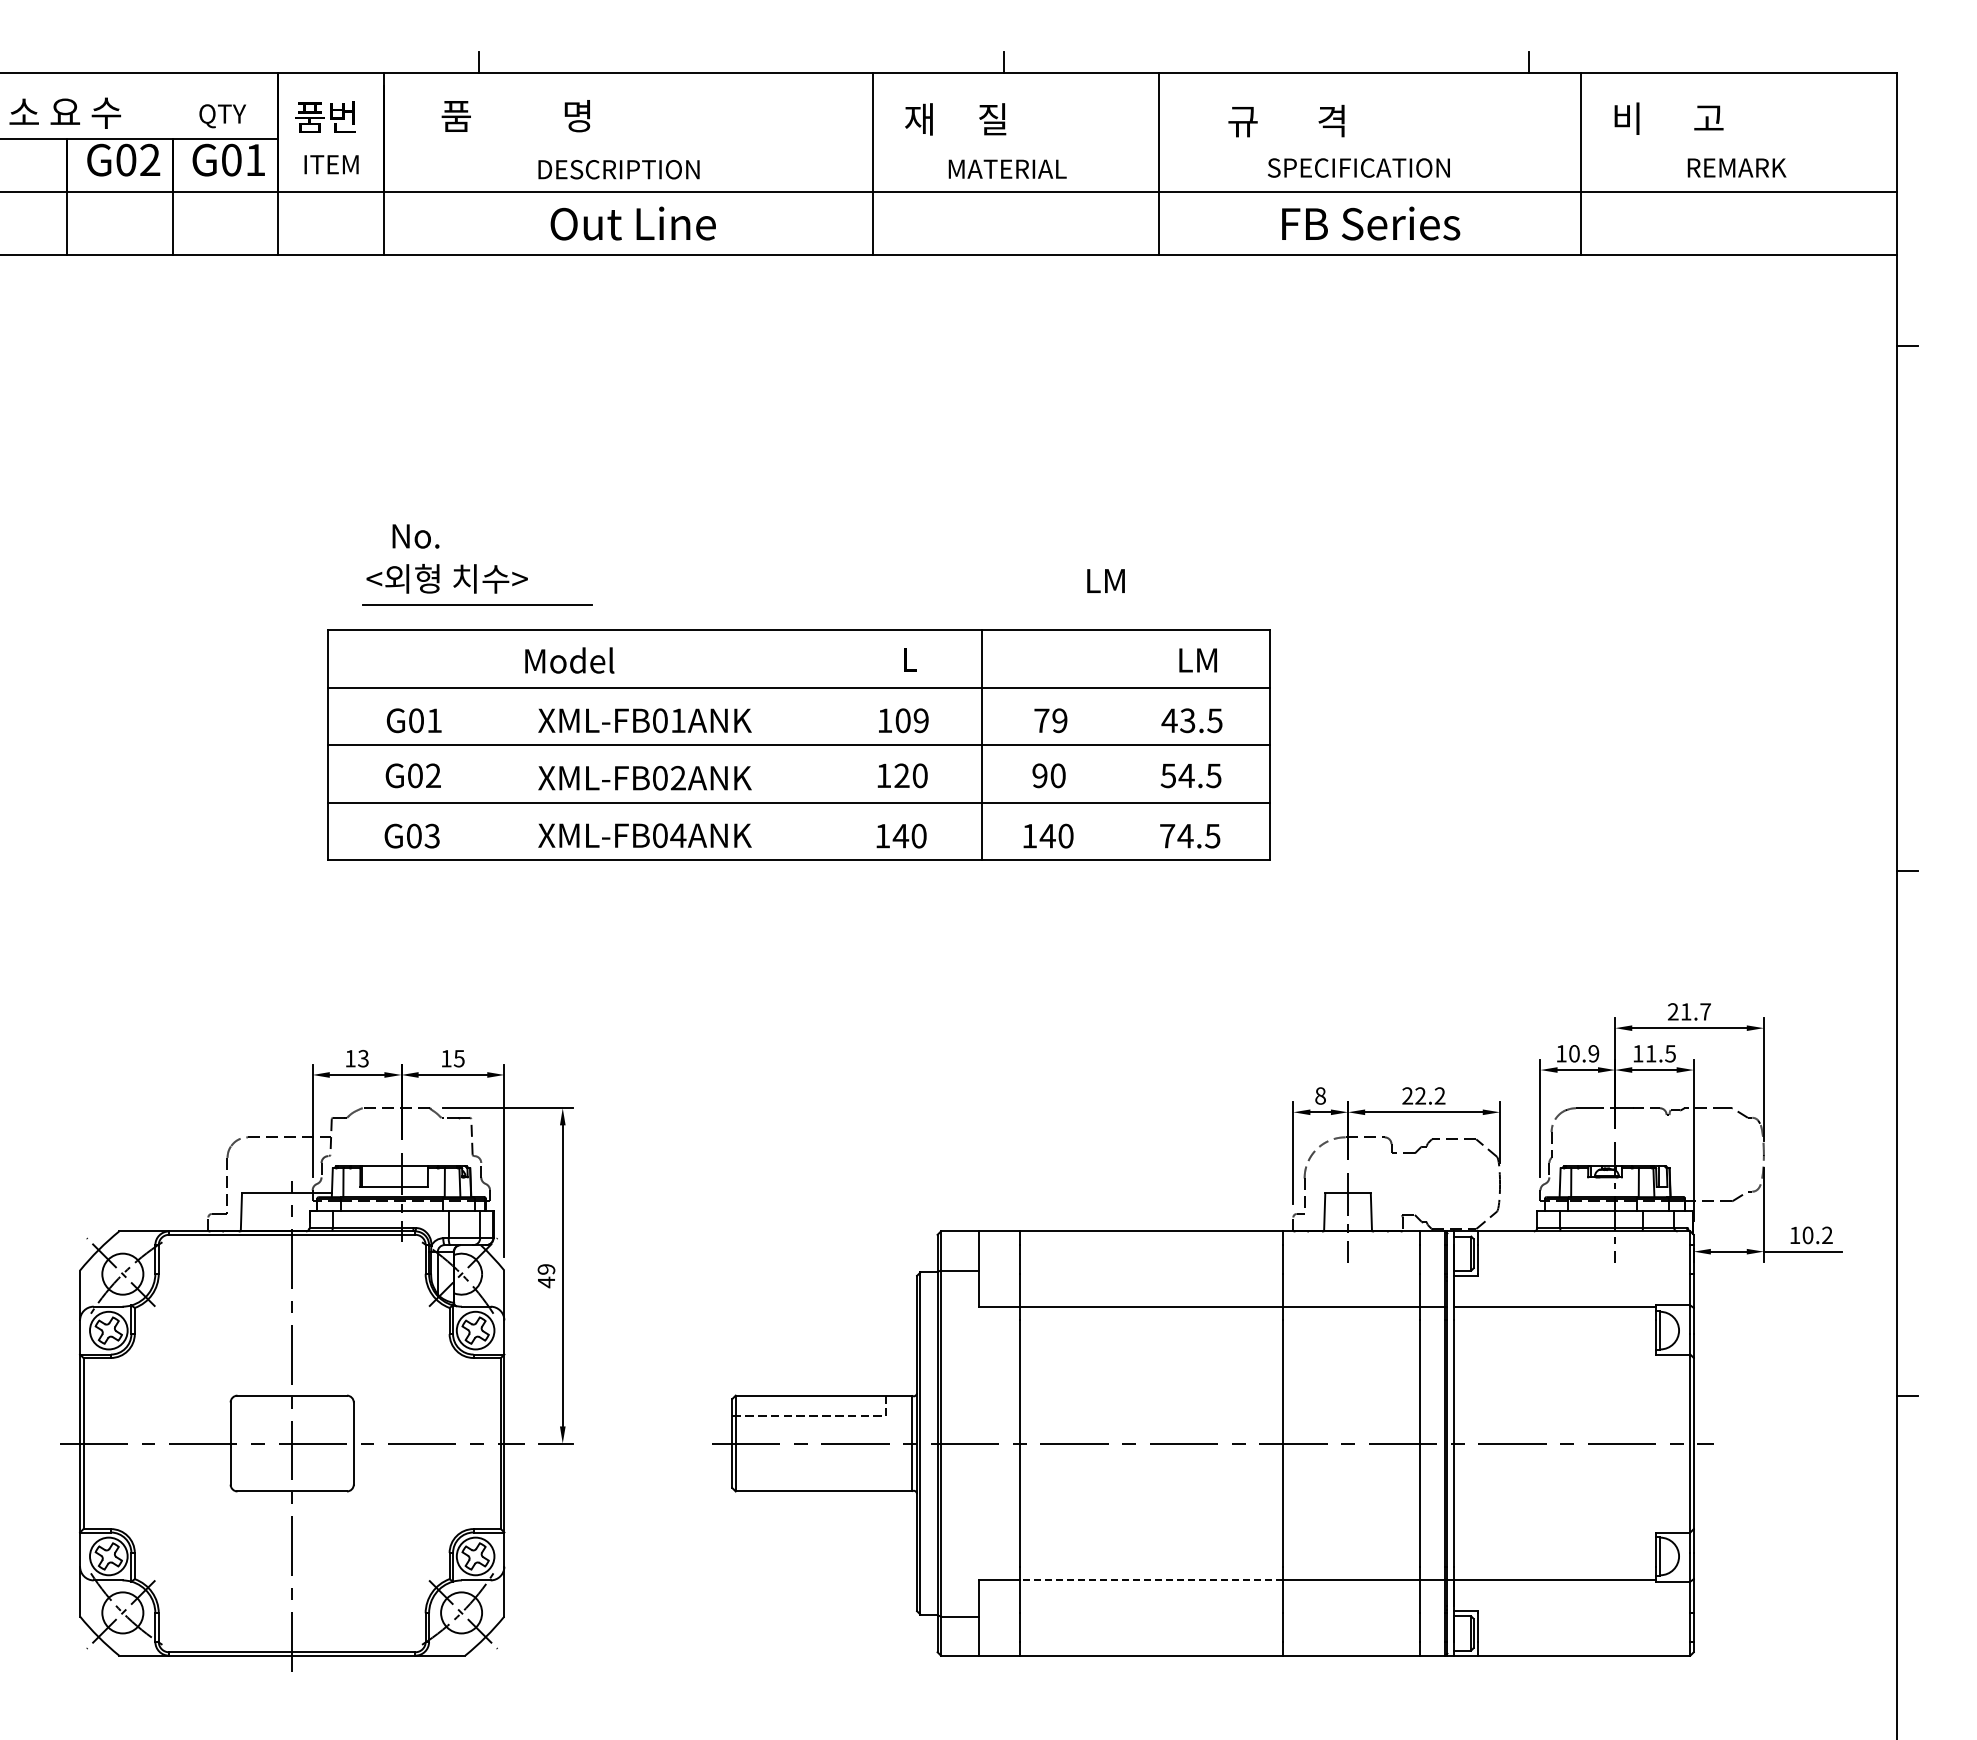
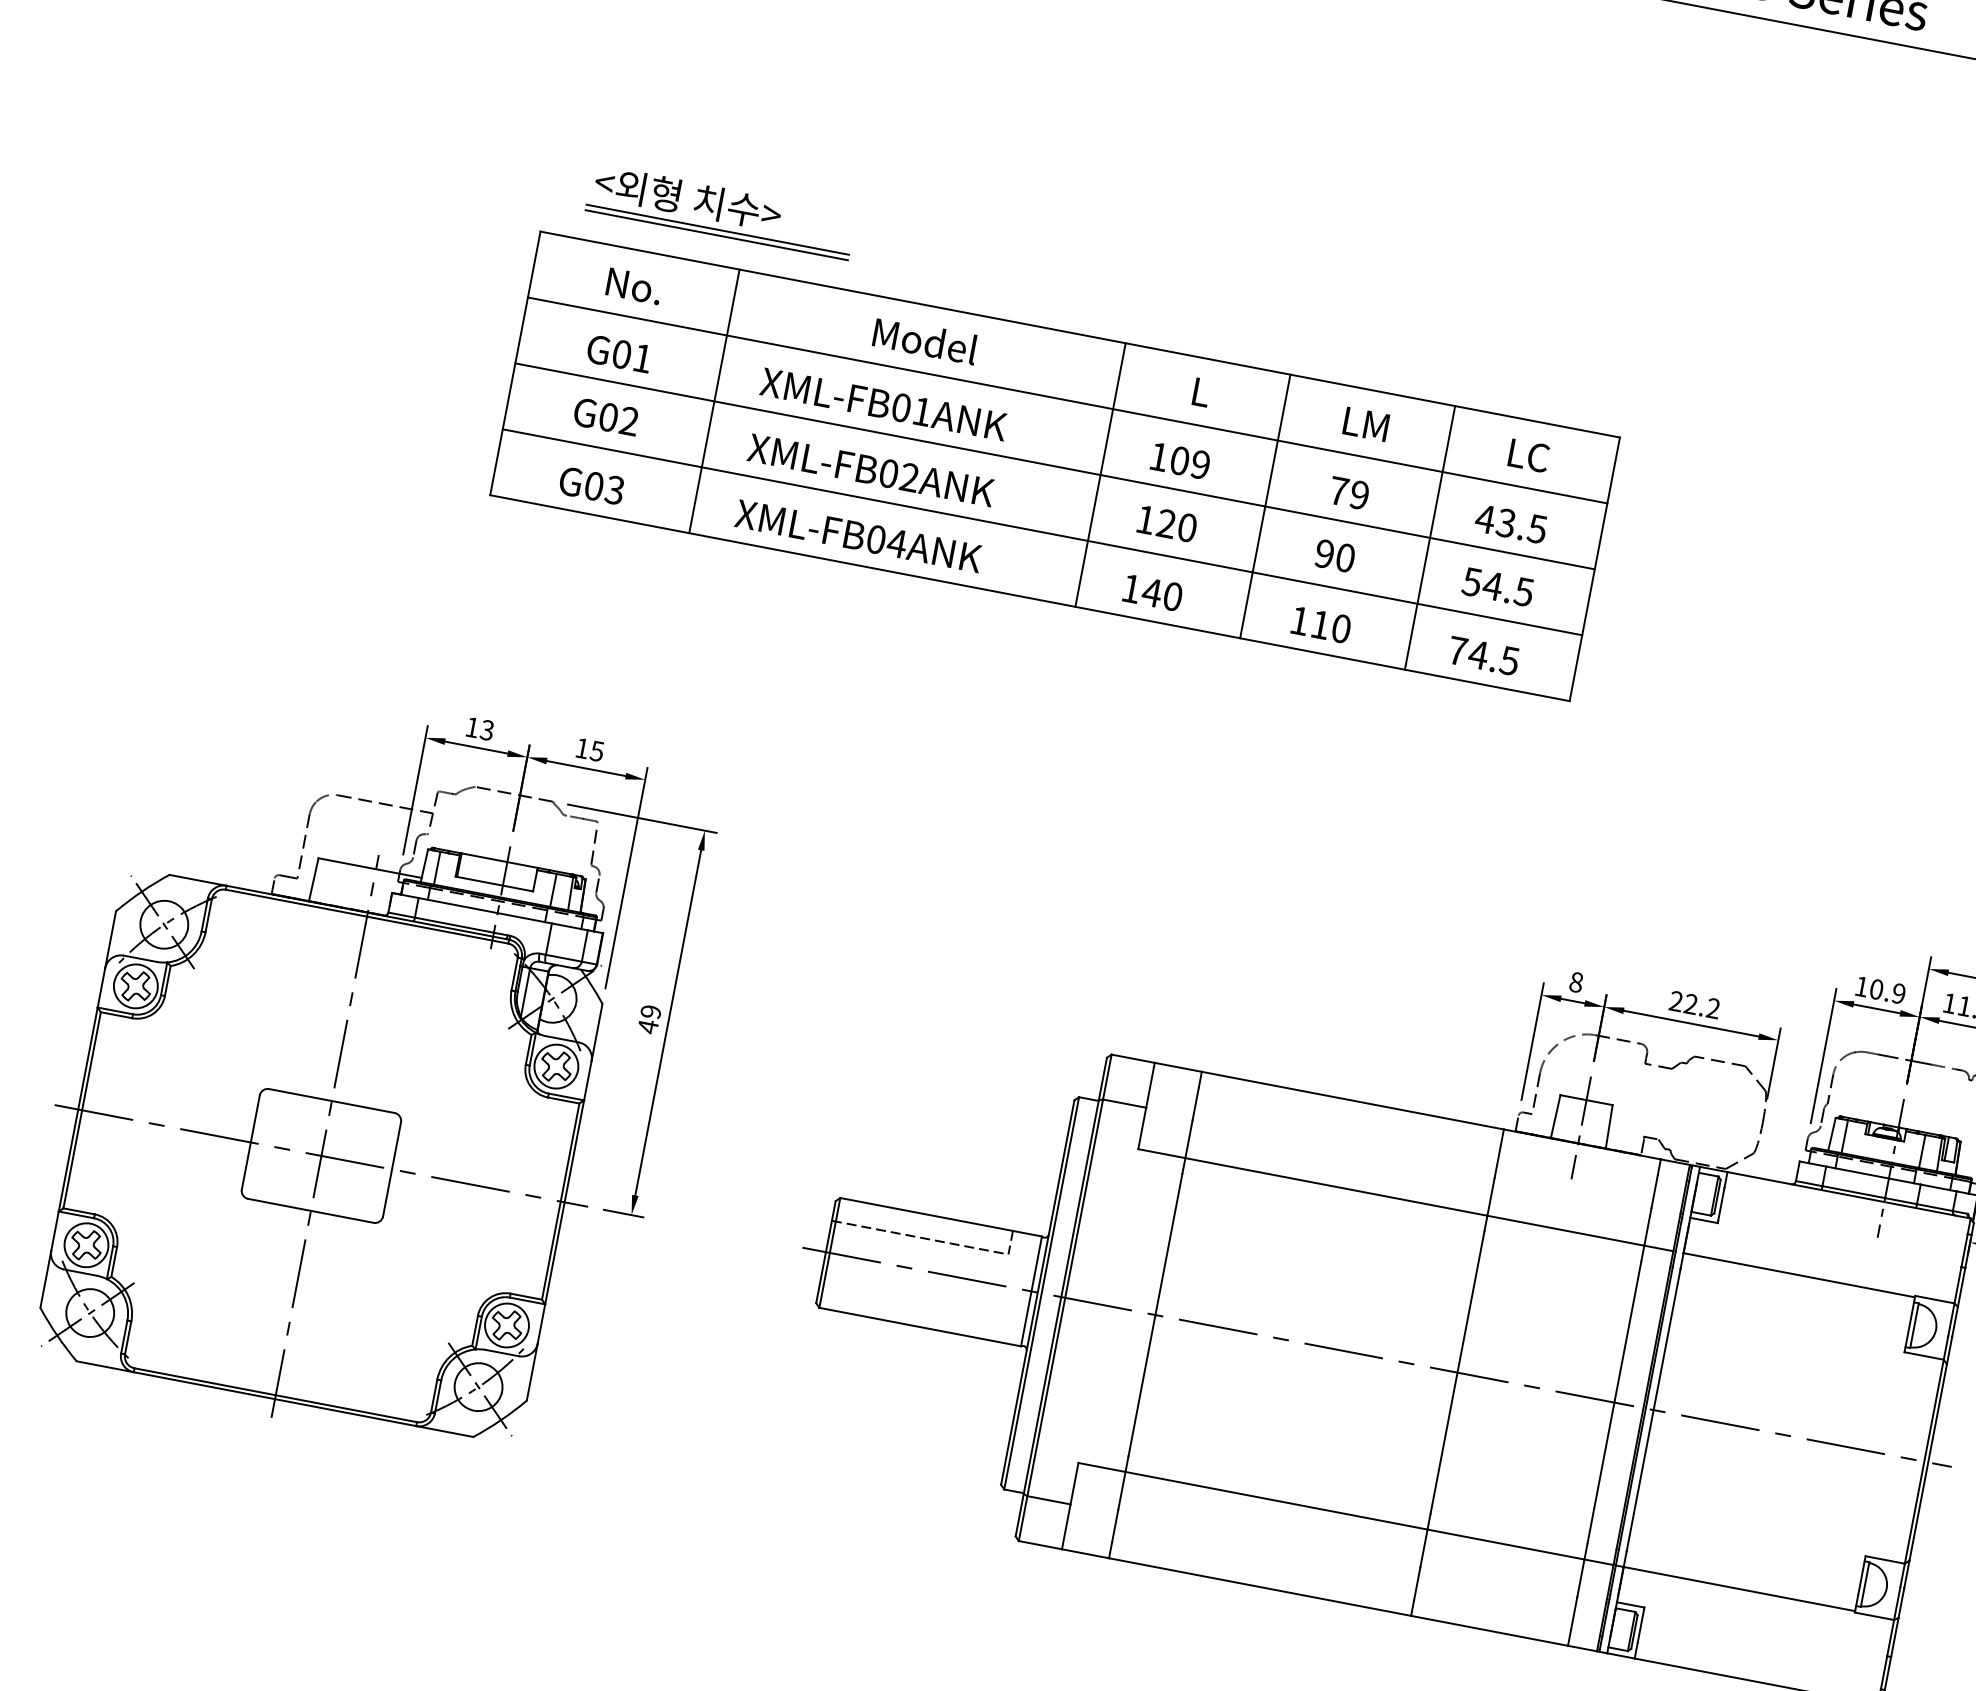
text: (415, 536) -> (633, 286), moved
text: (1105, 580) -> (1365, 423), moved
line: (476, 600) -> (717, 229), added
text: (569, 660) -> (925, 340), moved
text: (1205, 660) -> (1539, 457), LM -> LC
line: (501, 745) -> (714, 401), added
line: (838, 745) -> (1100, 475), added
line: (1126, 745) -> (1430, 538), added
text: (1047, 836) -> (1320, 625), 140 -> 110
line: (1151, 1580) -> (1276, 1500), dashed -> solid

